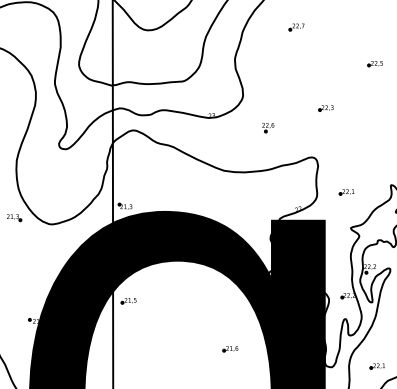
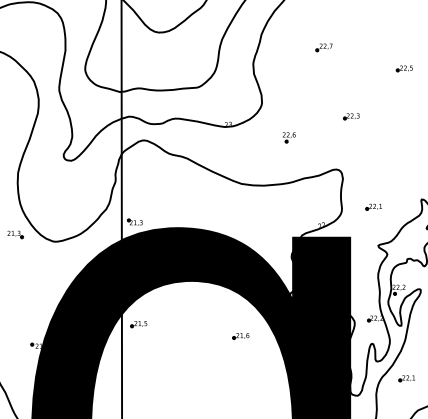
part: (296, 27) -> (323, 47), moved
part: (230, 349) -> (240, 336), moved
part: (376, 366) -> (405, 378), moved

